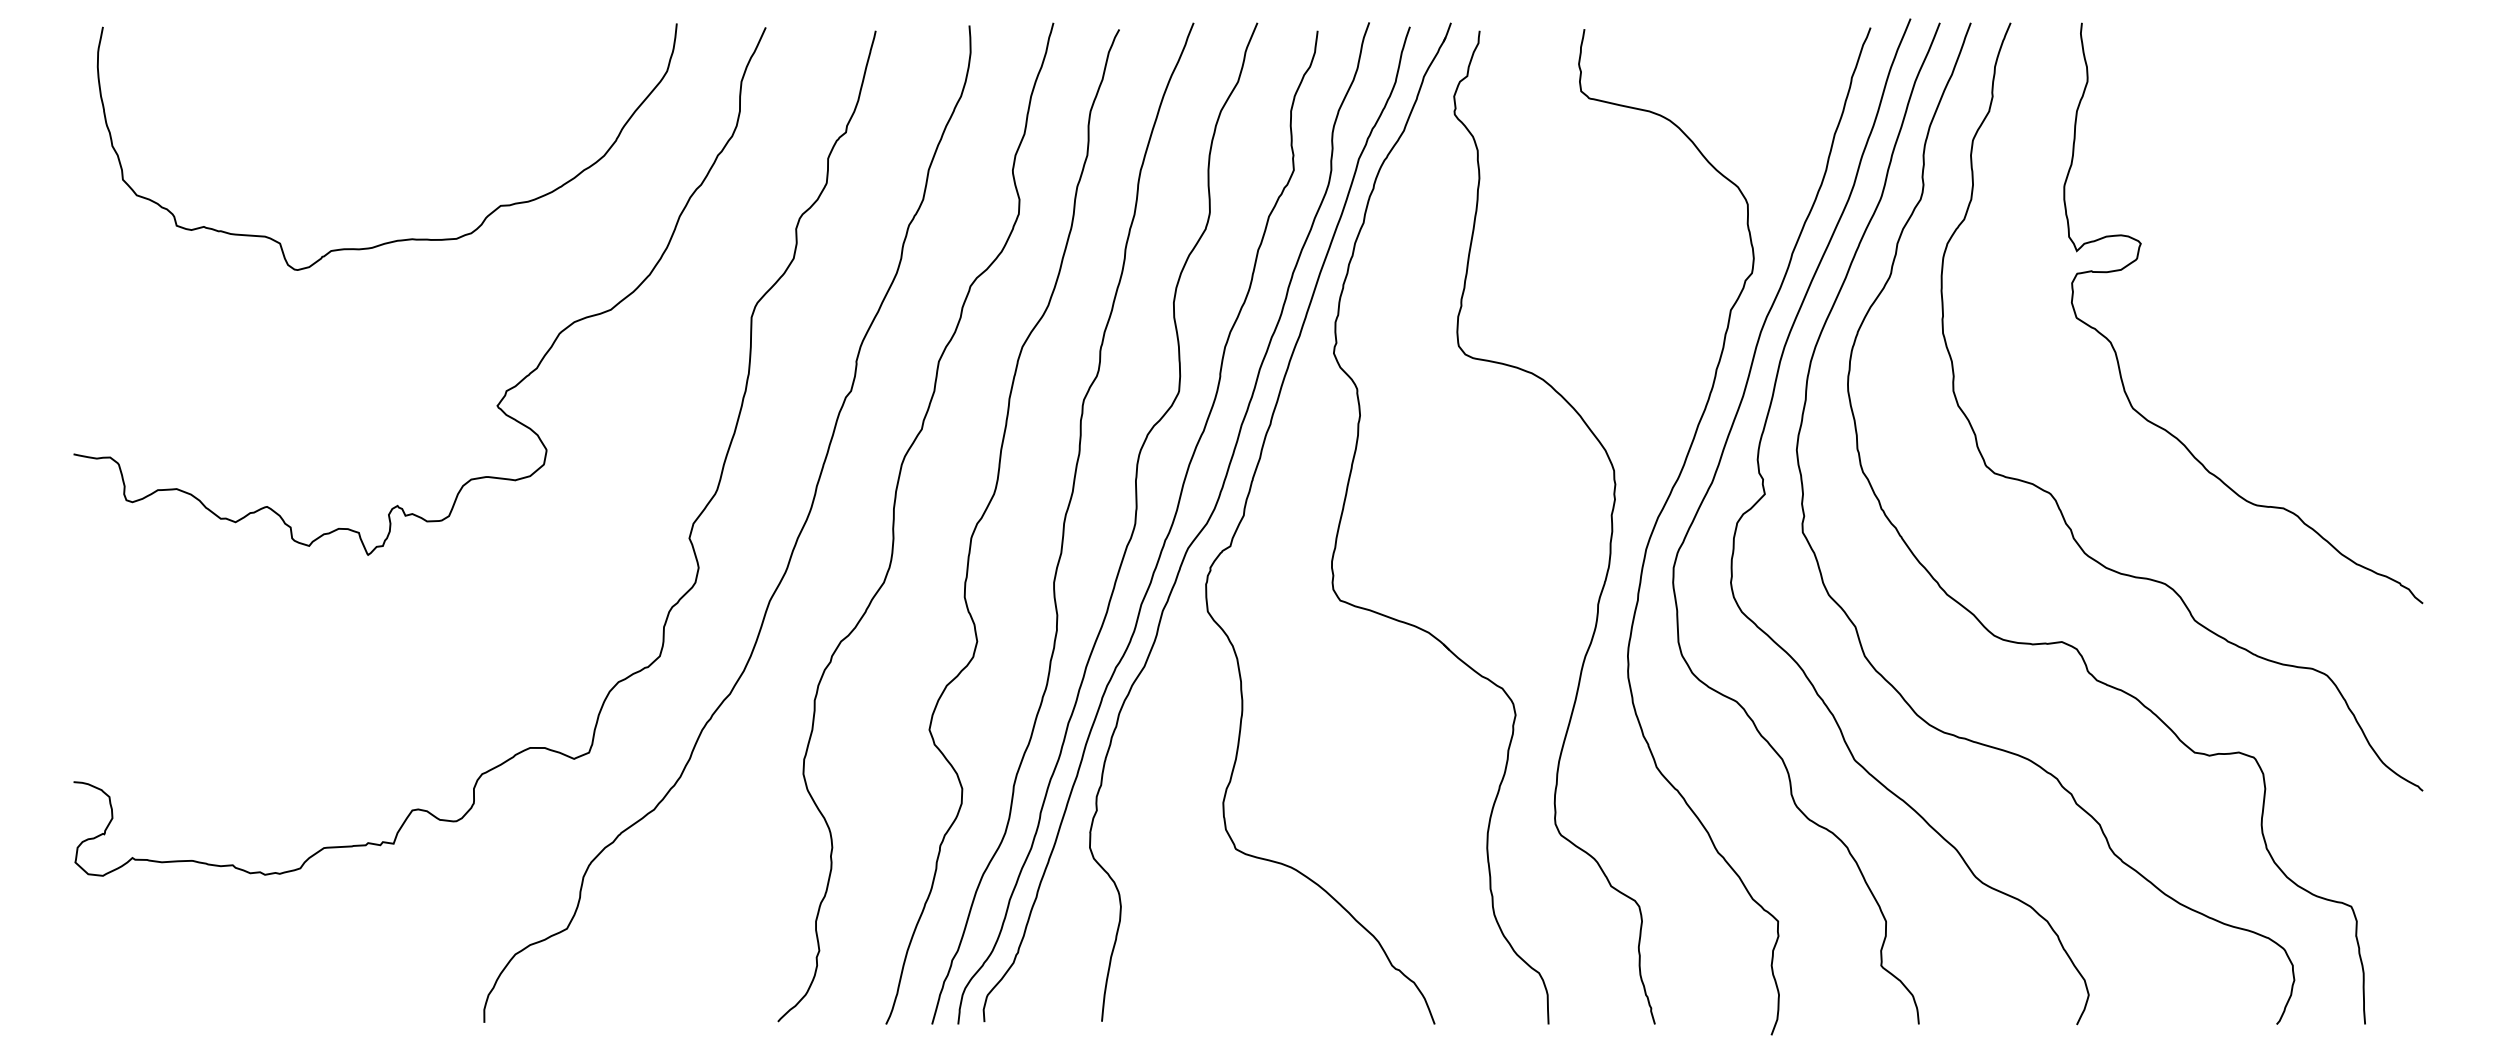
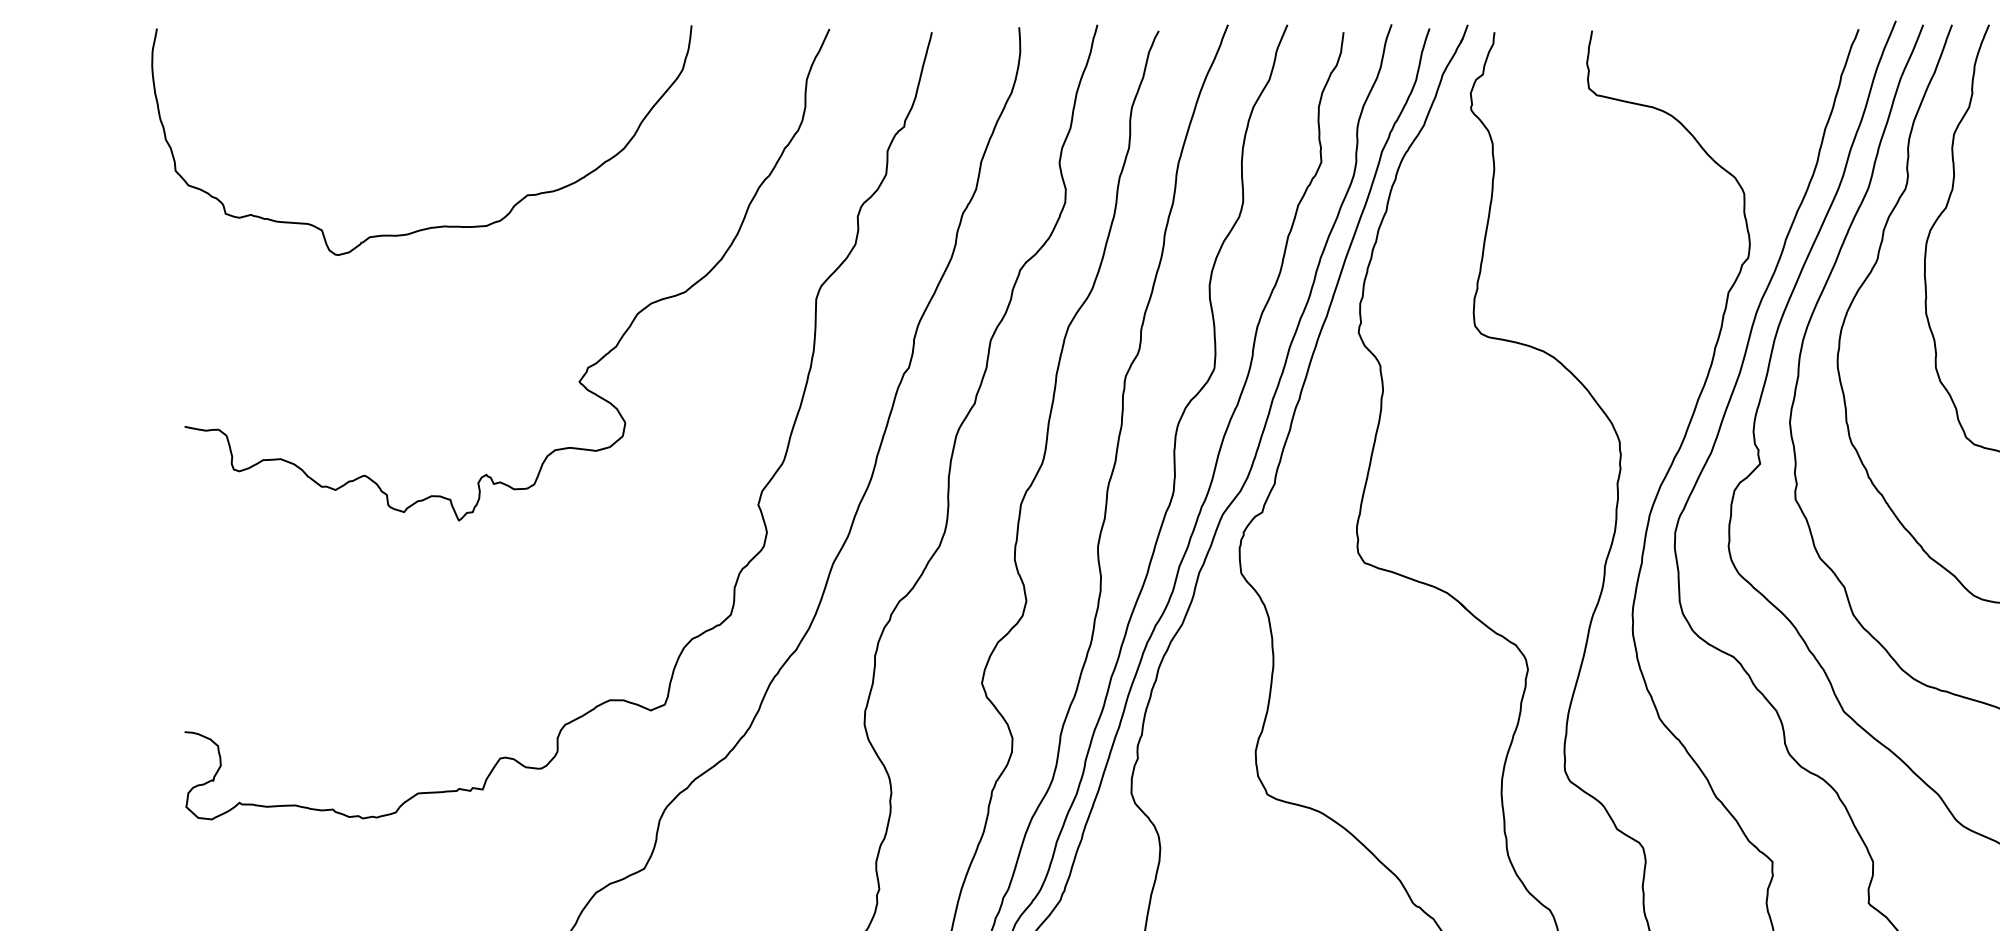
curve: (397, 239) -> (431, 226), moved

